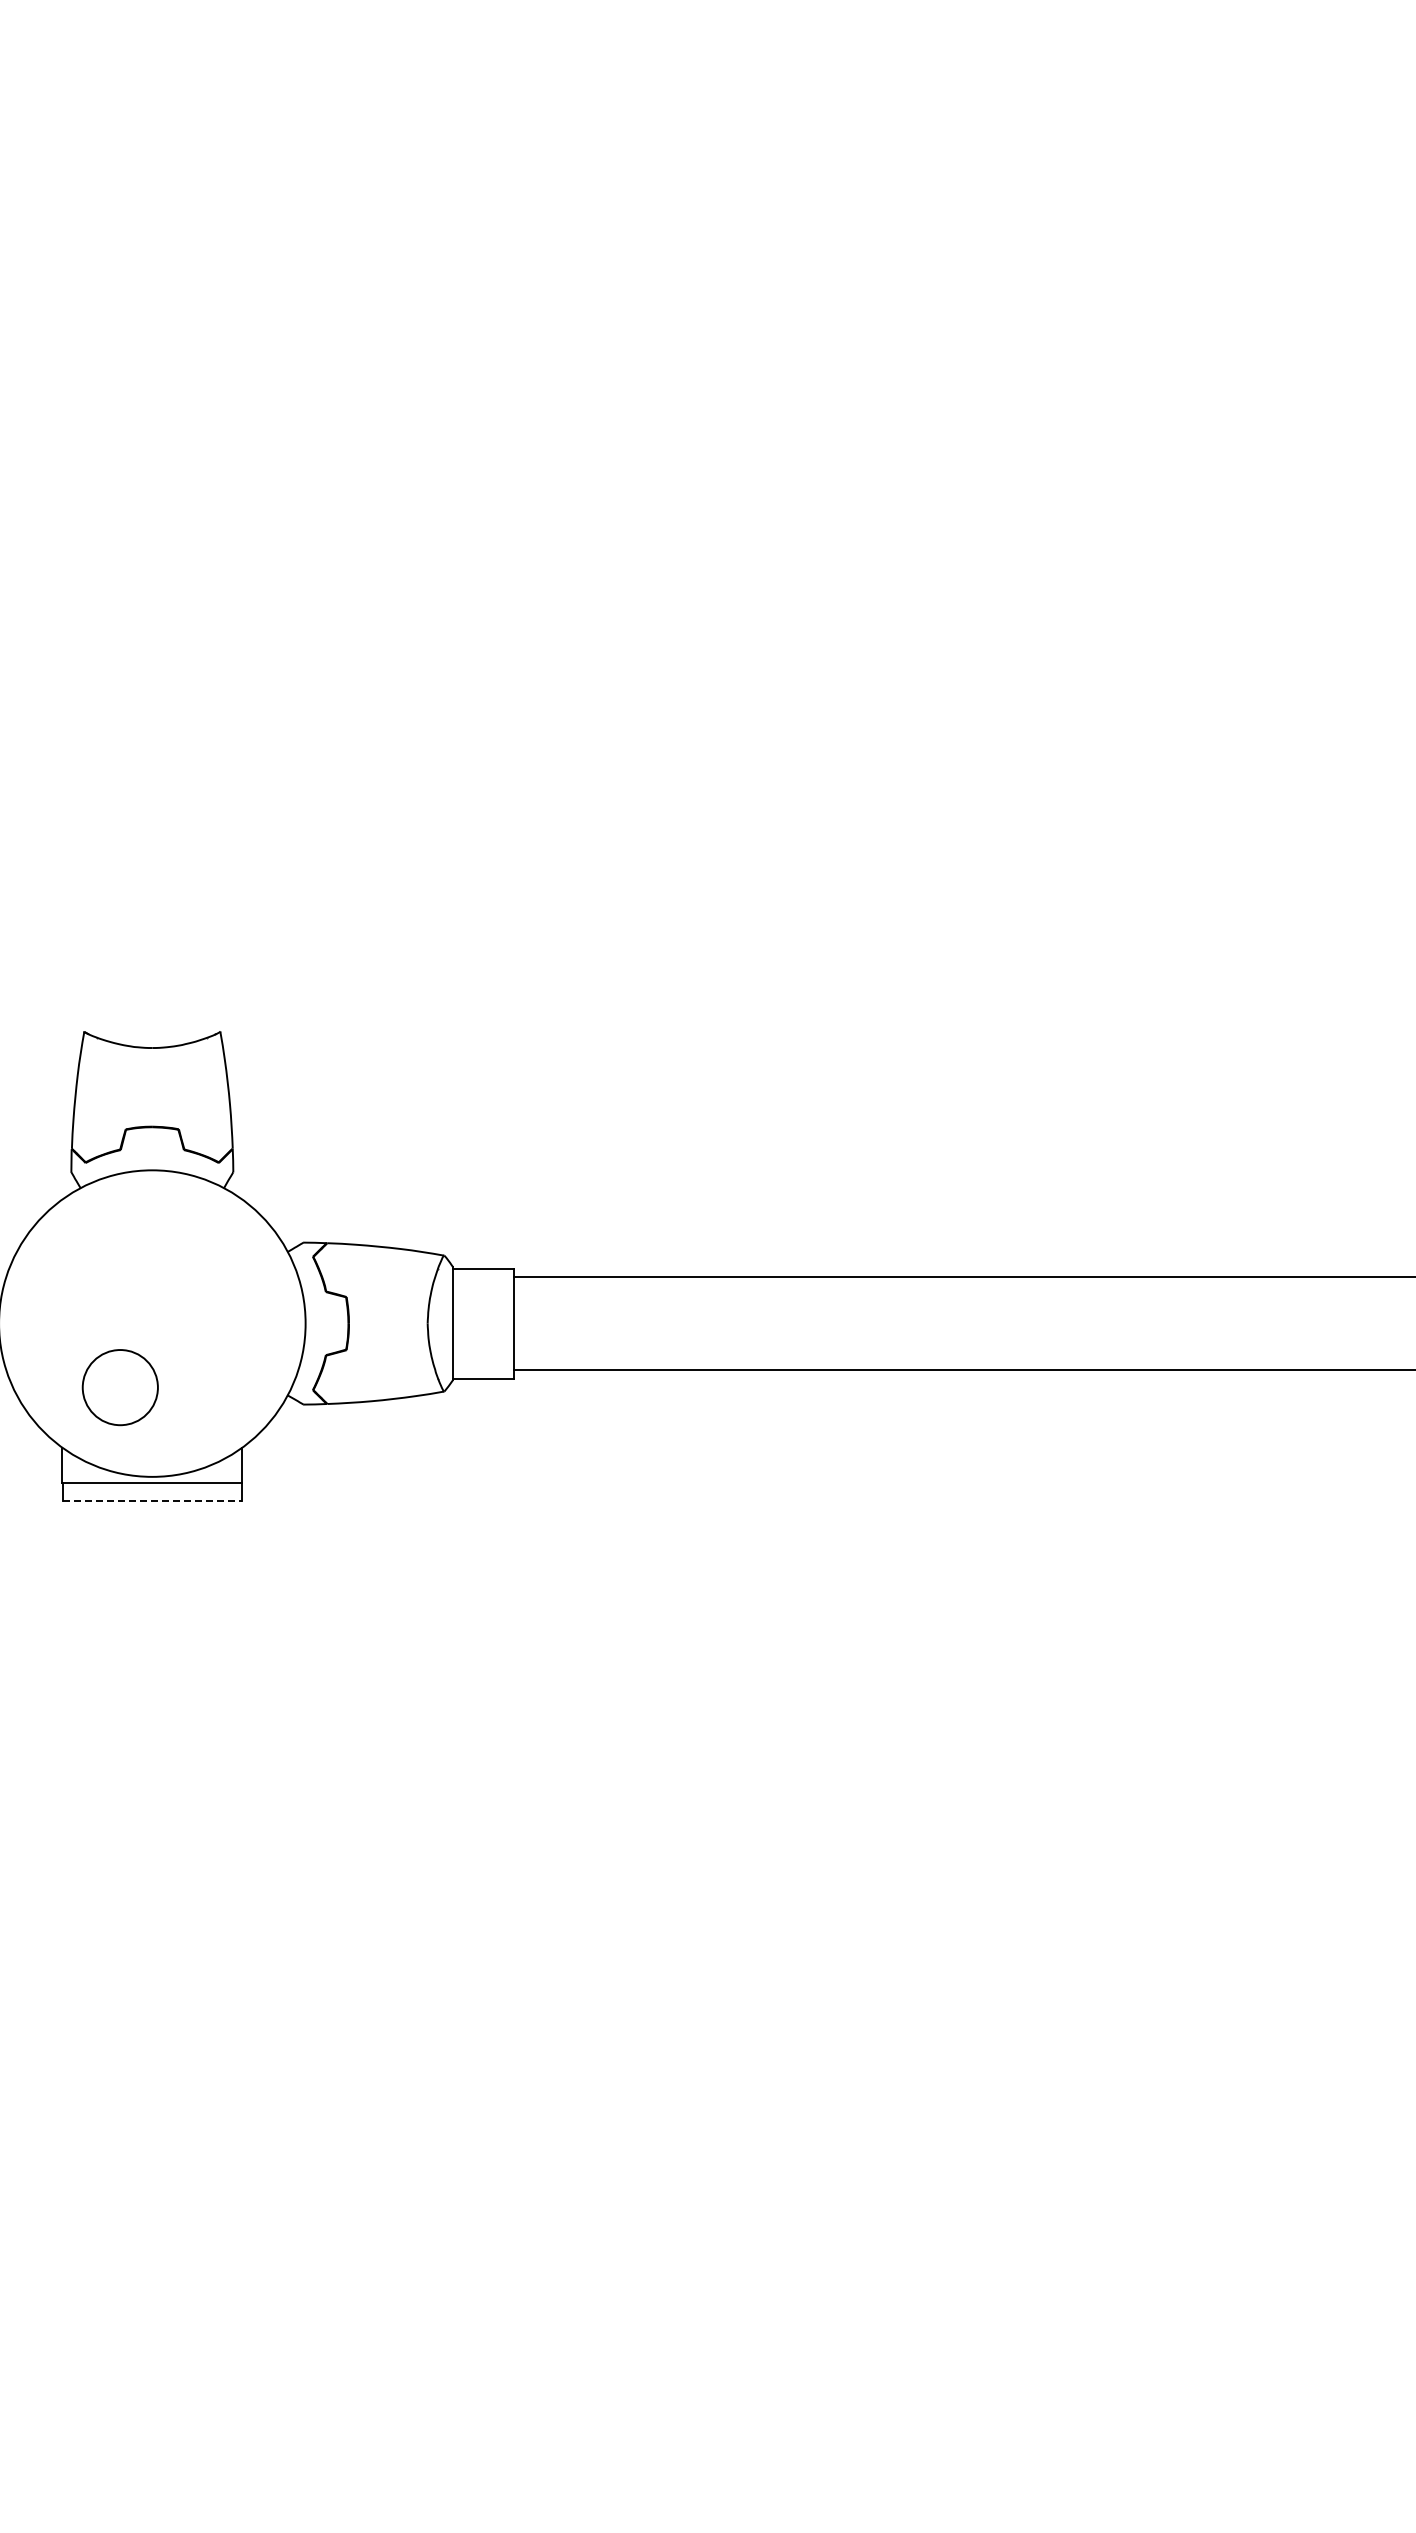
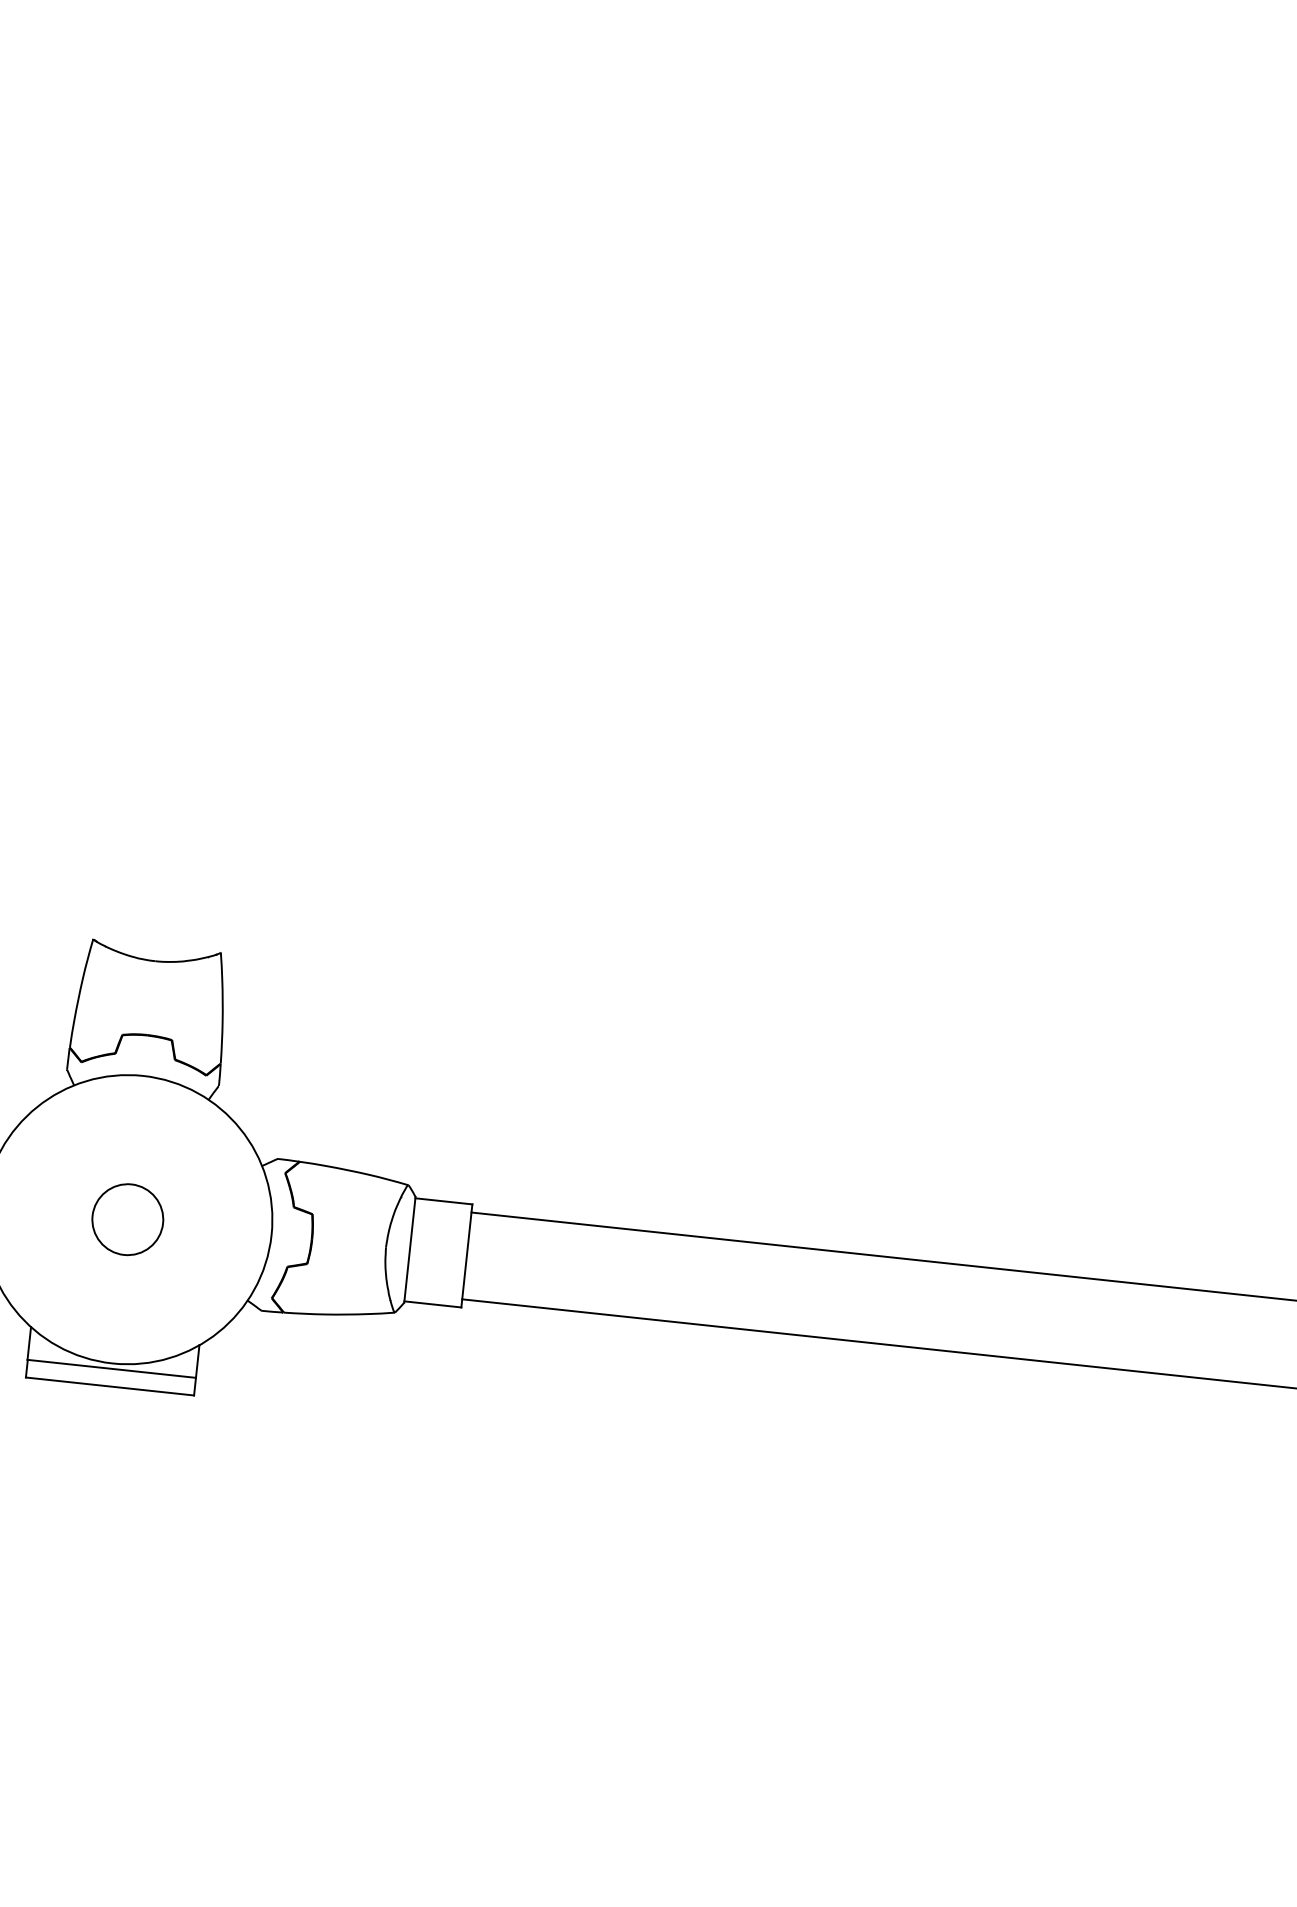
circle: (119, 1387) -> (127, 1219), moved
line: (152, 1501) -> (110, 1386), dashed -> solid

